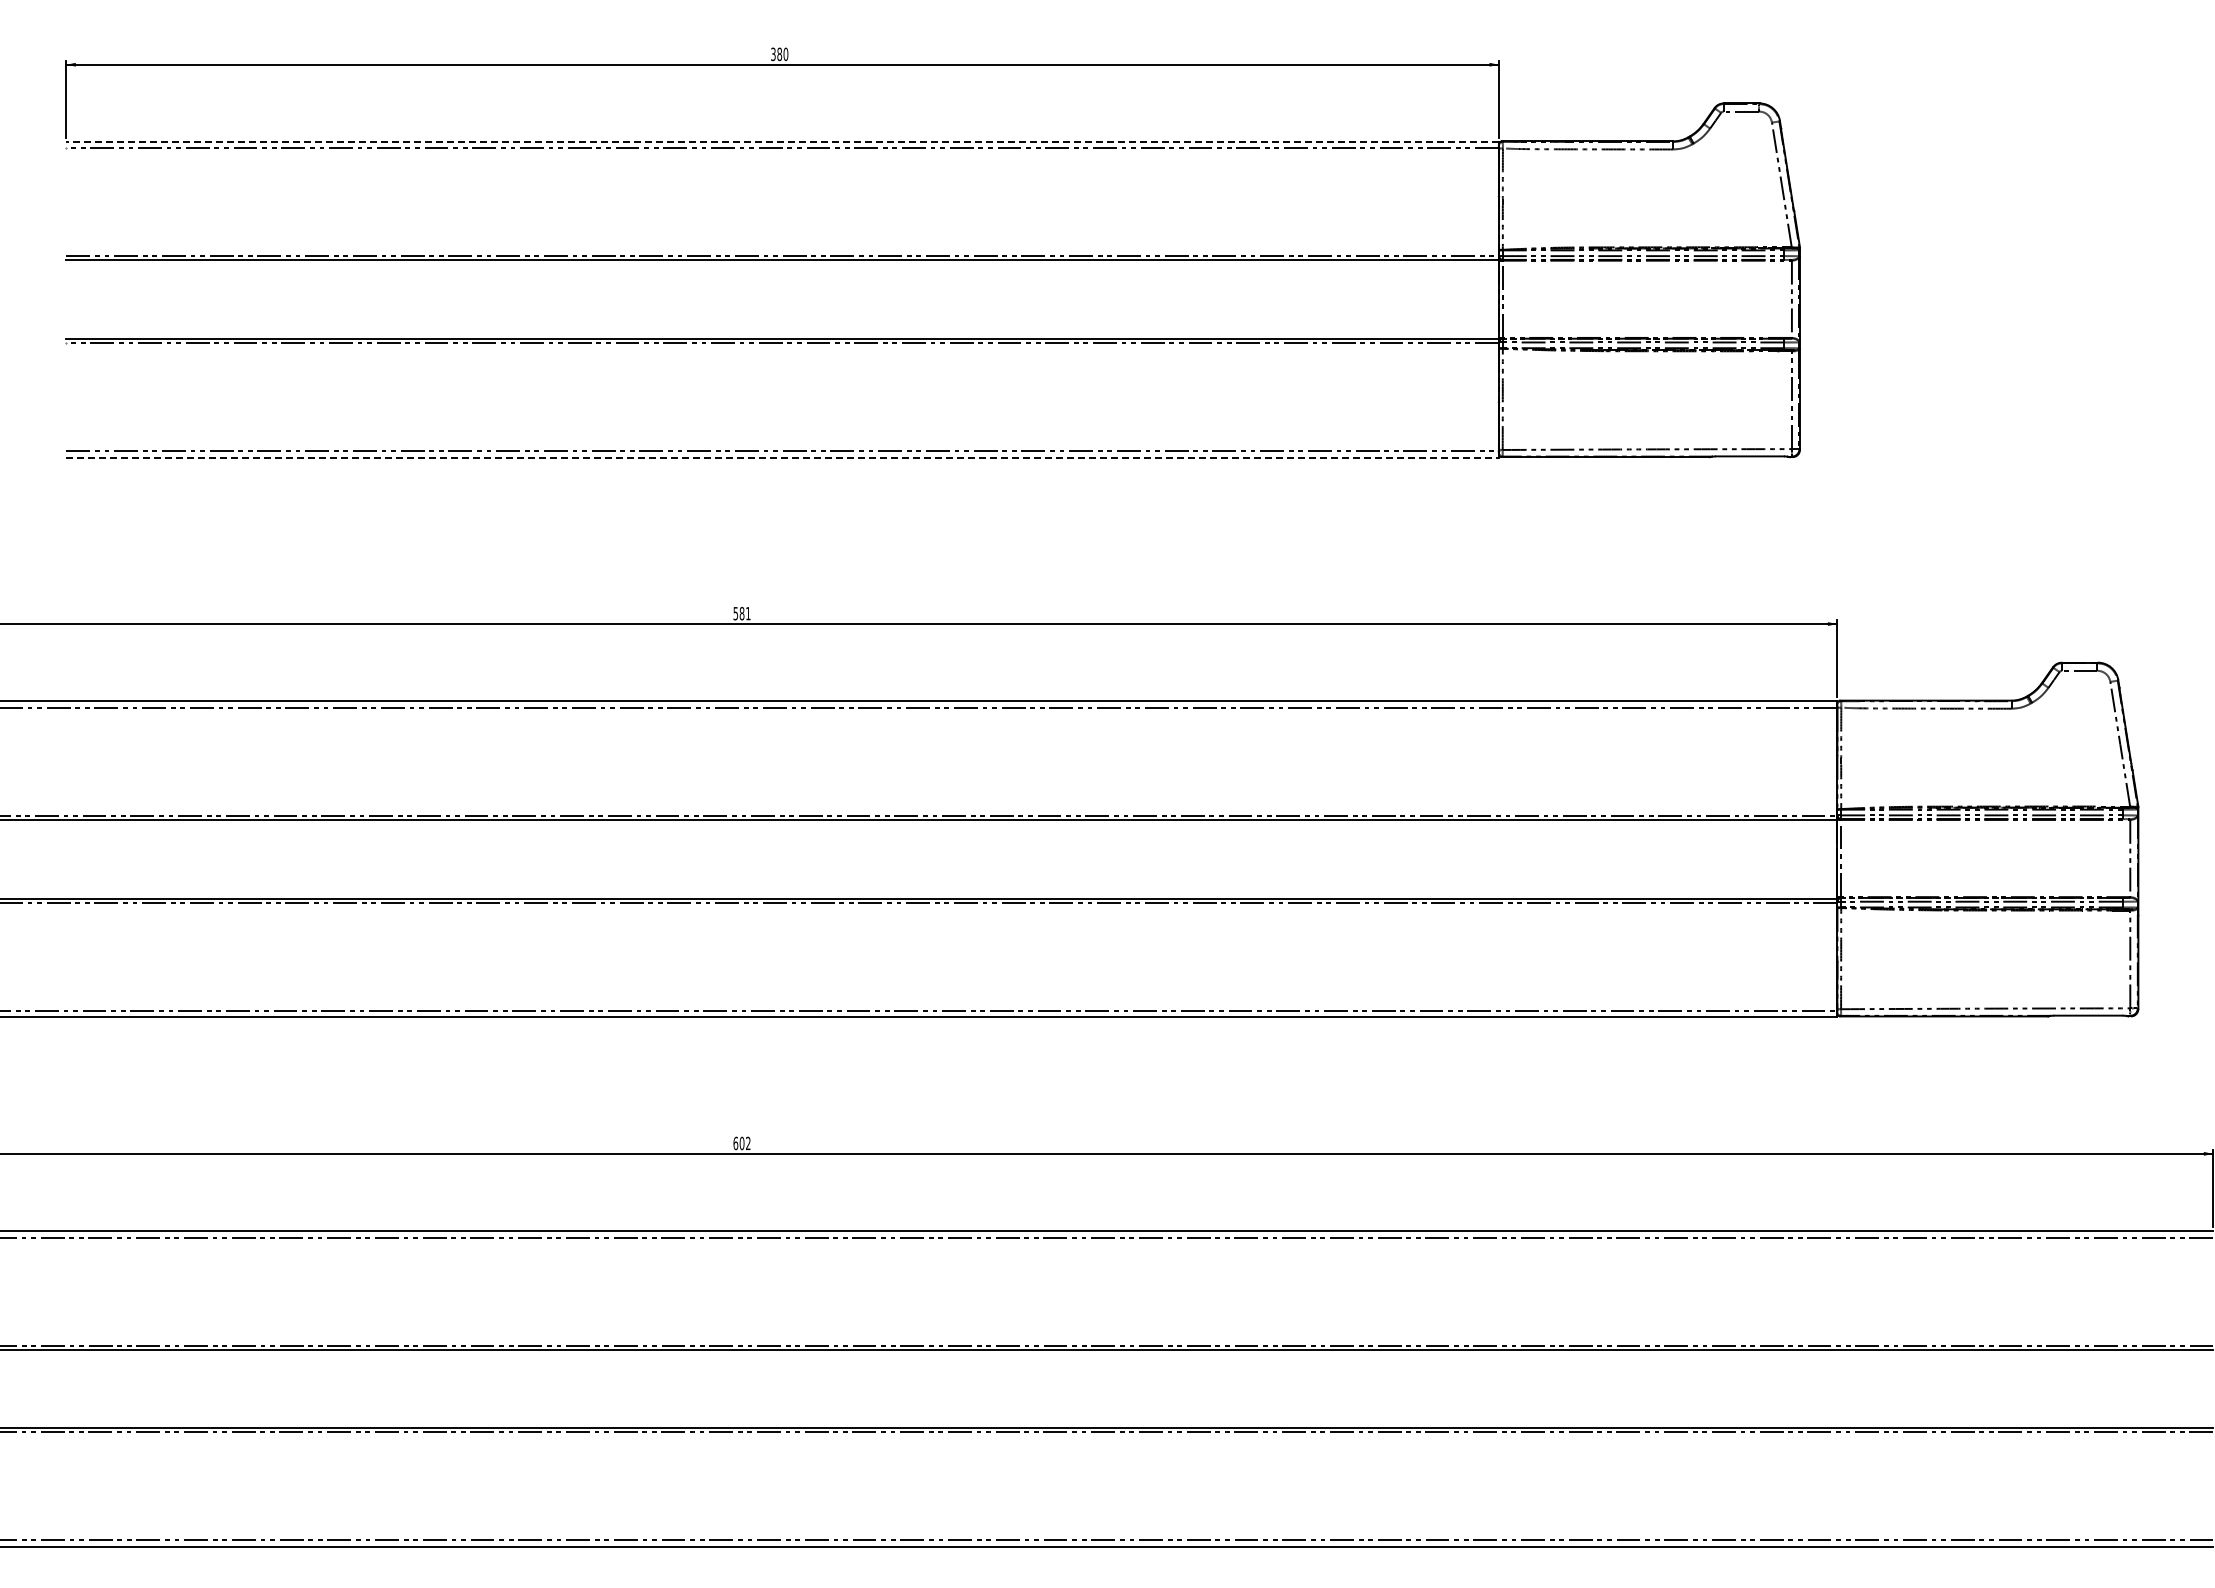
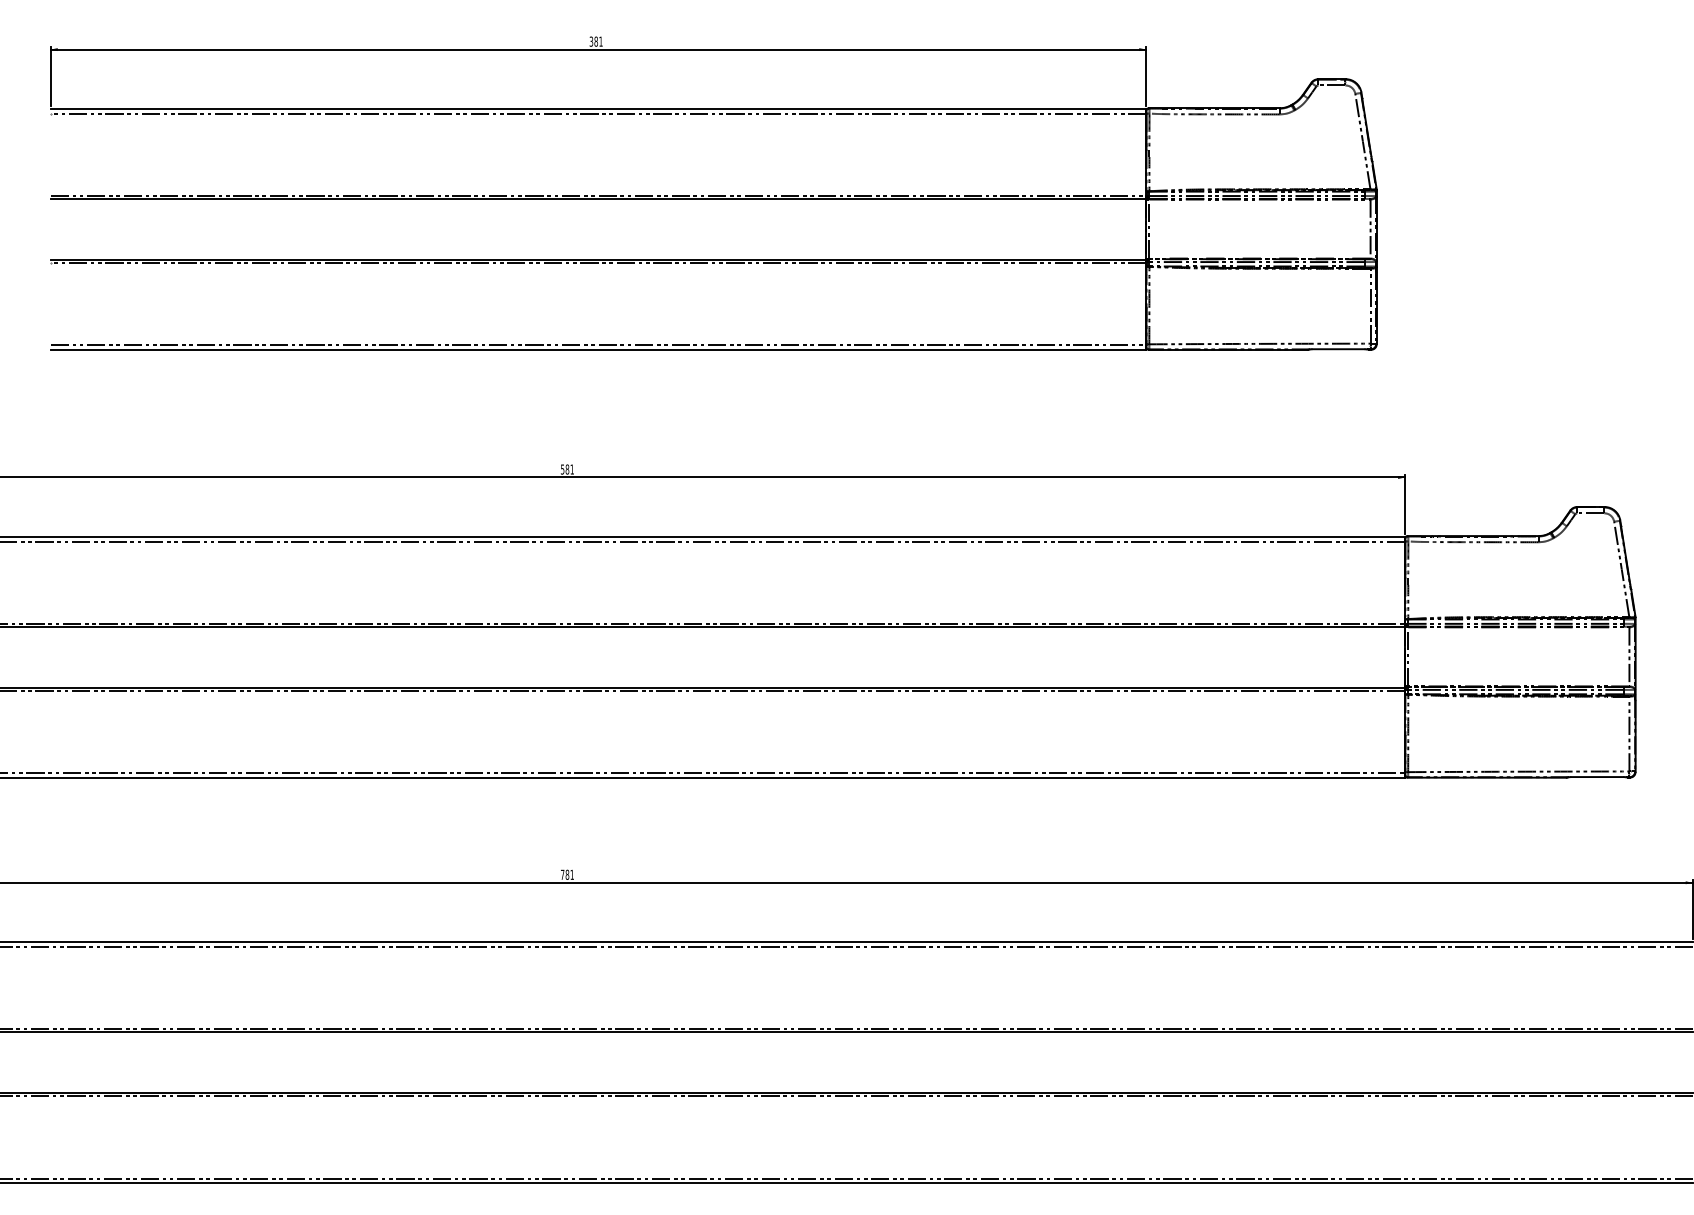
text: (785, 54) -> (600, 41), 380 -> 381
line: (782, 141) -> (598, 108), dashed -> solid
line: (783, 457) -> (599, 350), dashed -> solid
text: (741, 1143) -> (567, 874), 602 -> 781

